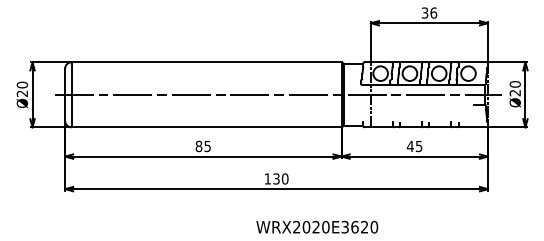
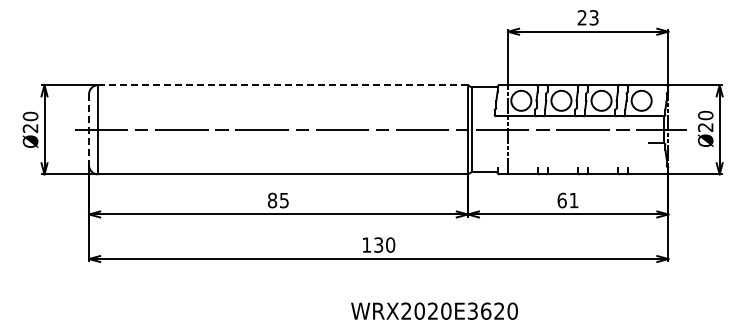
text: (428, 12) -> (587, 17), 36 -> 23
line: (206, 62) -> (282, 85), solid -> dashed
line: (65, 94) -> (89, 129), solid -> dashed
text: (414, 146) -> (567, 200), 45 -> 61

